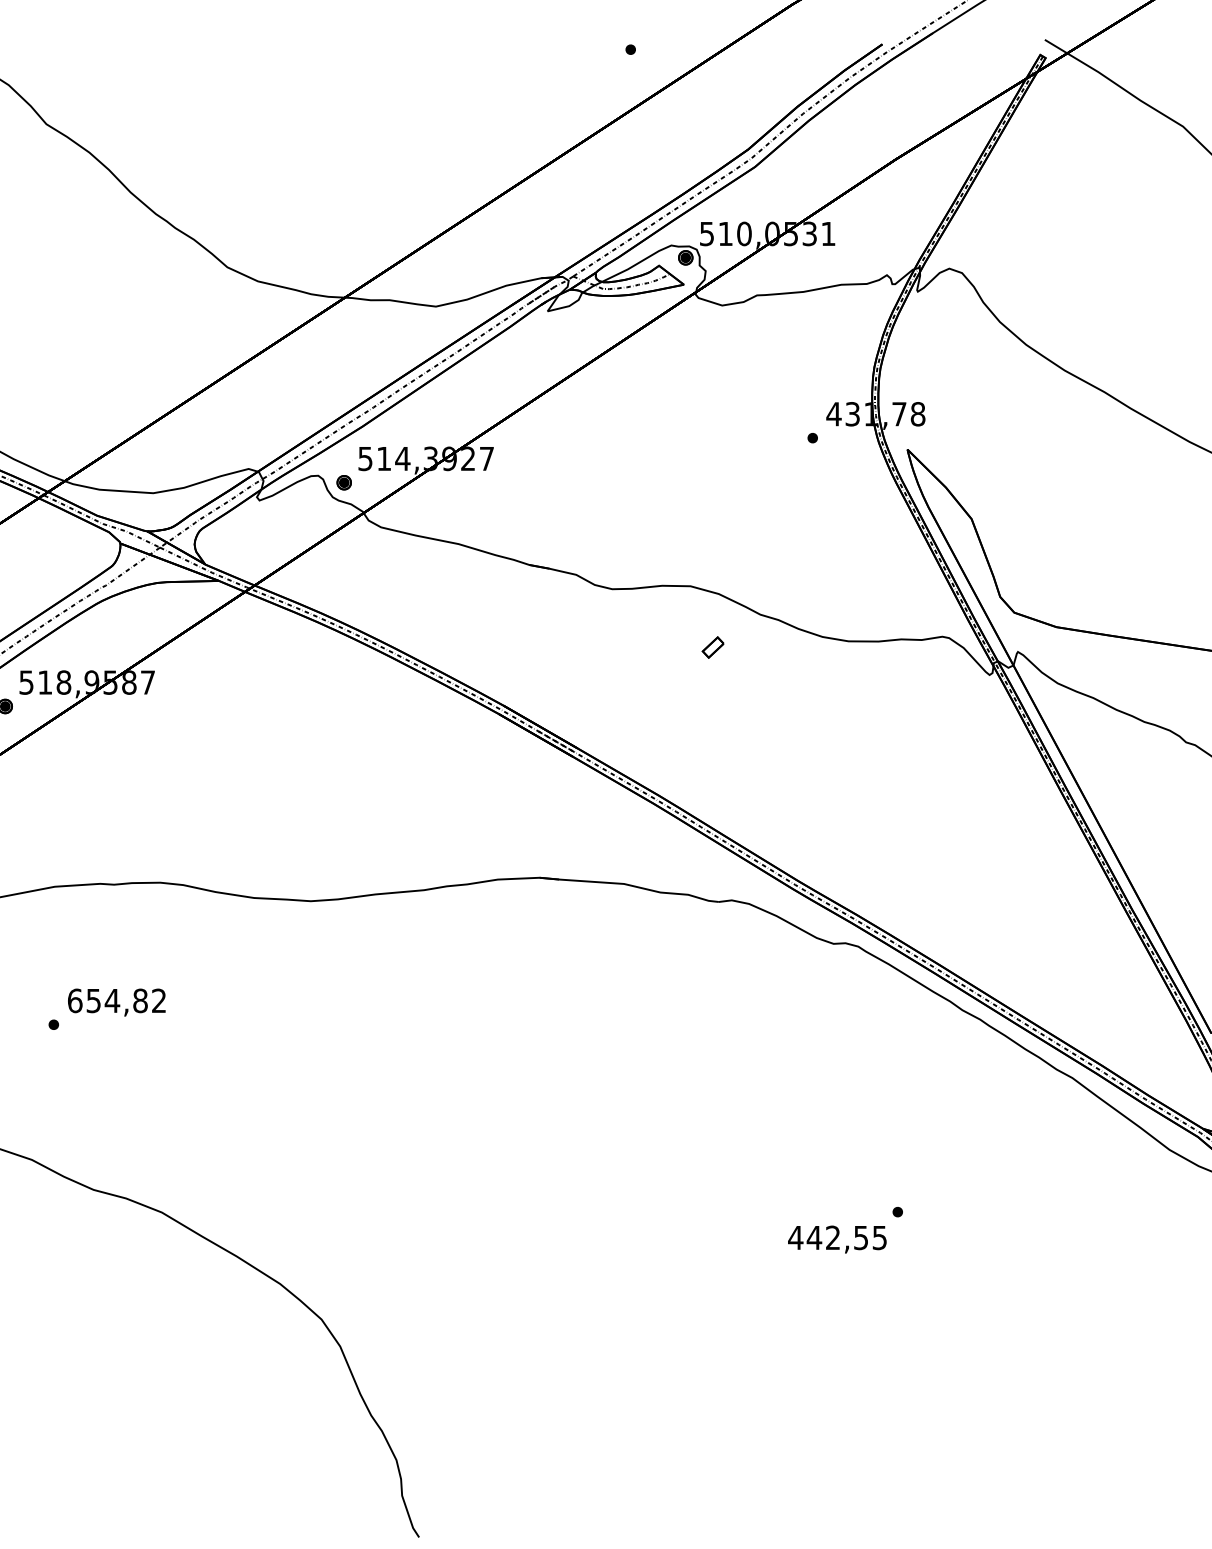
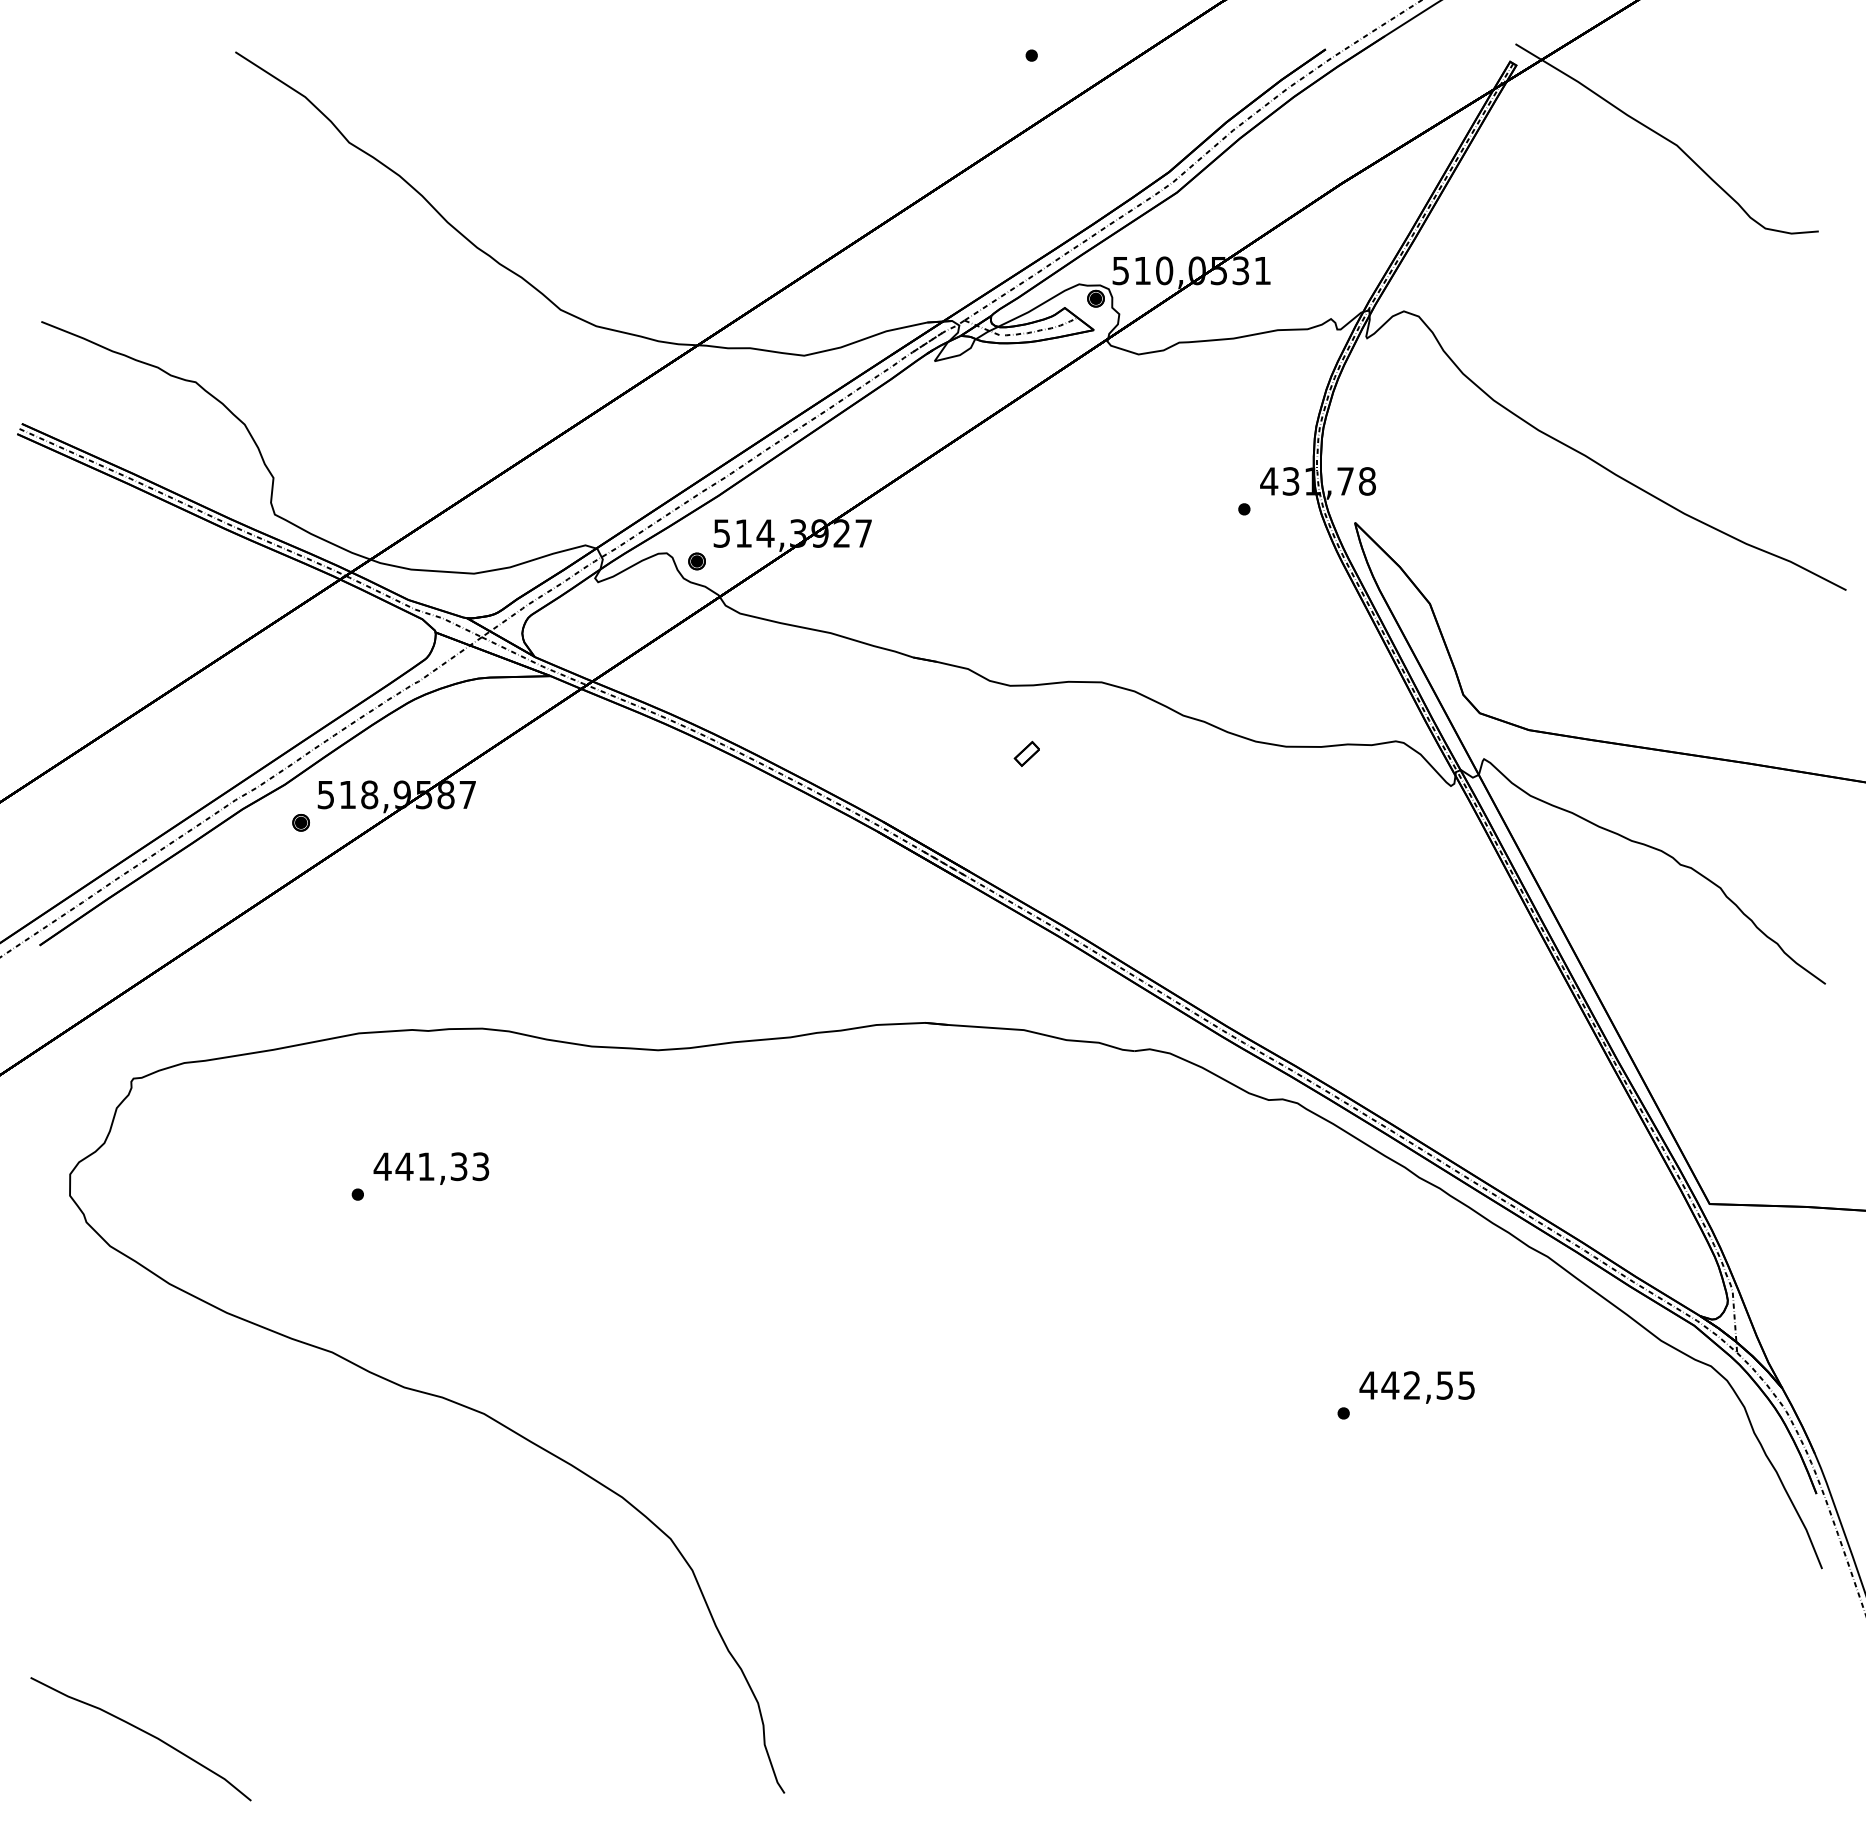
part: (712, 647) -> (1026, 753), moved
text: (116, 1000) -> (431, 1166), 654,82 -> 441,33
text: (836, 1239) -> (1416, 1387), moved

